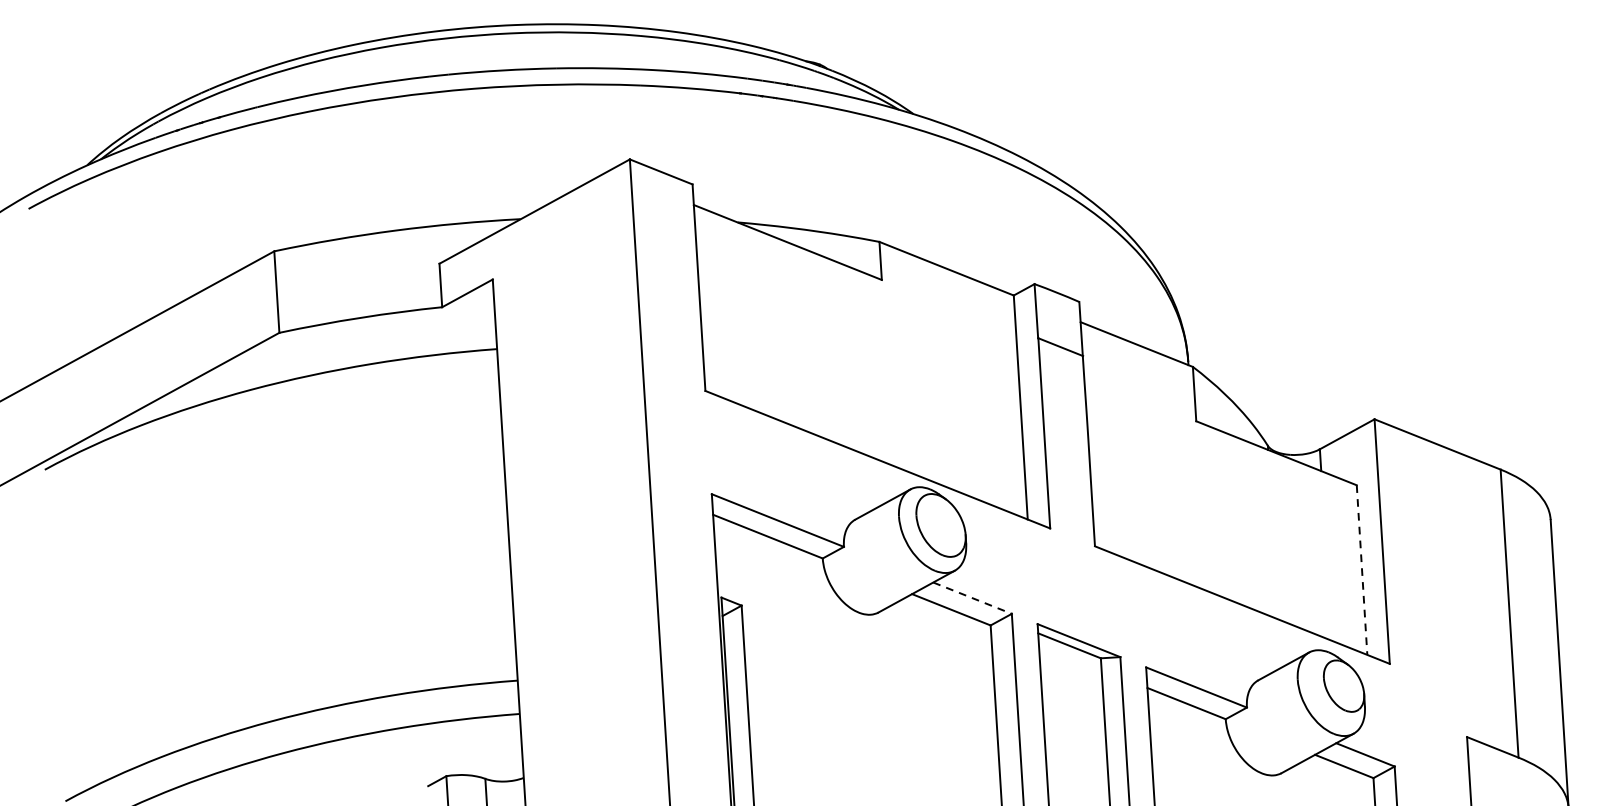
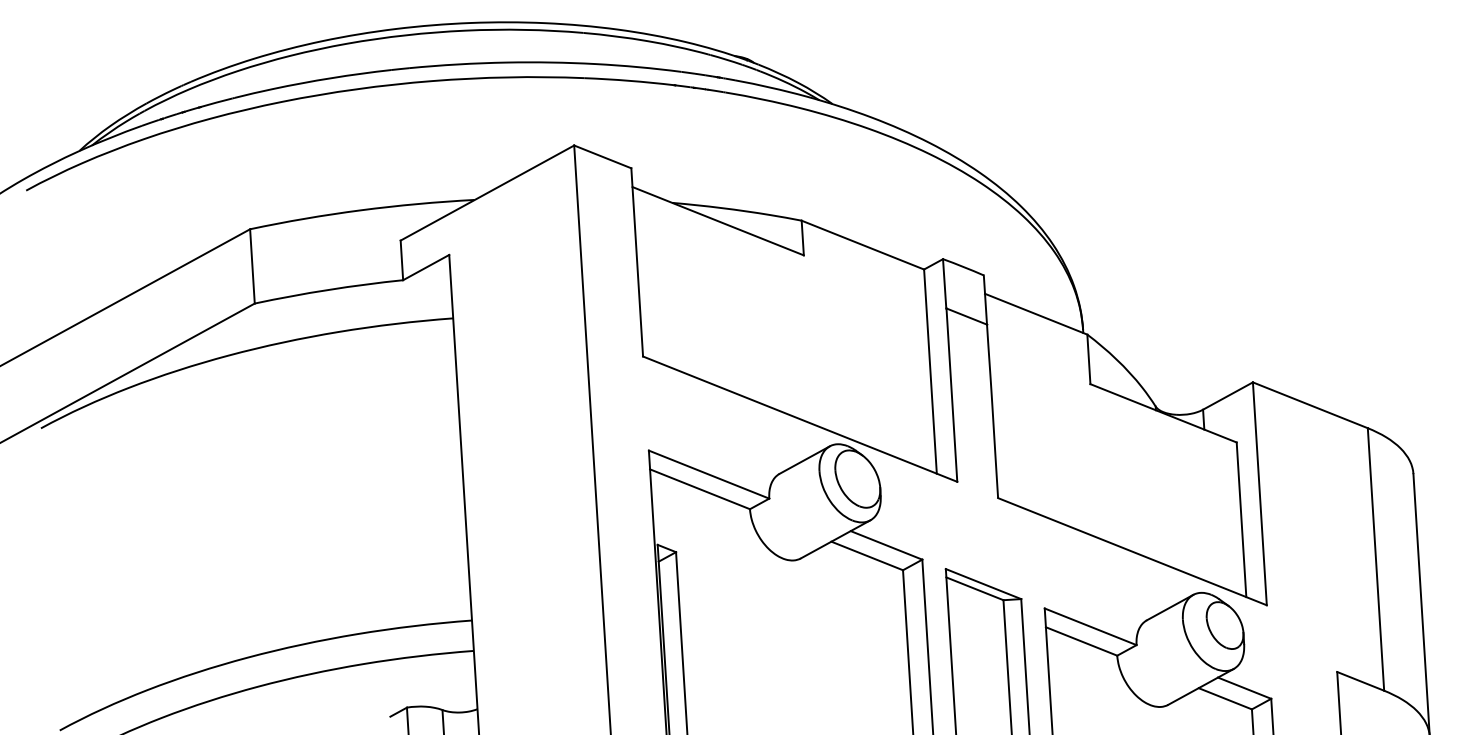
line: (1362, 570) -> (1241, 520), dashed -> solid
line: (972, 598) -> (886, 545), dashed -> solid

